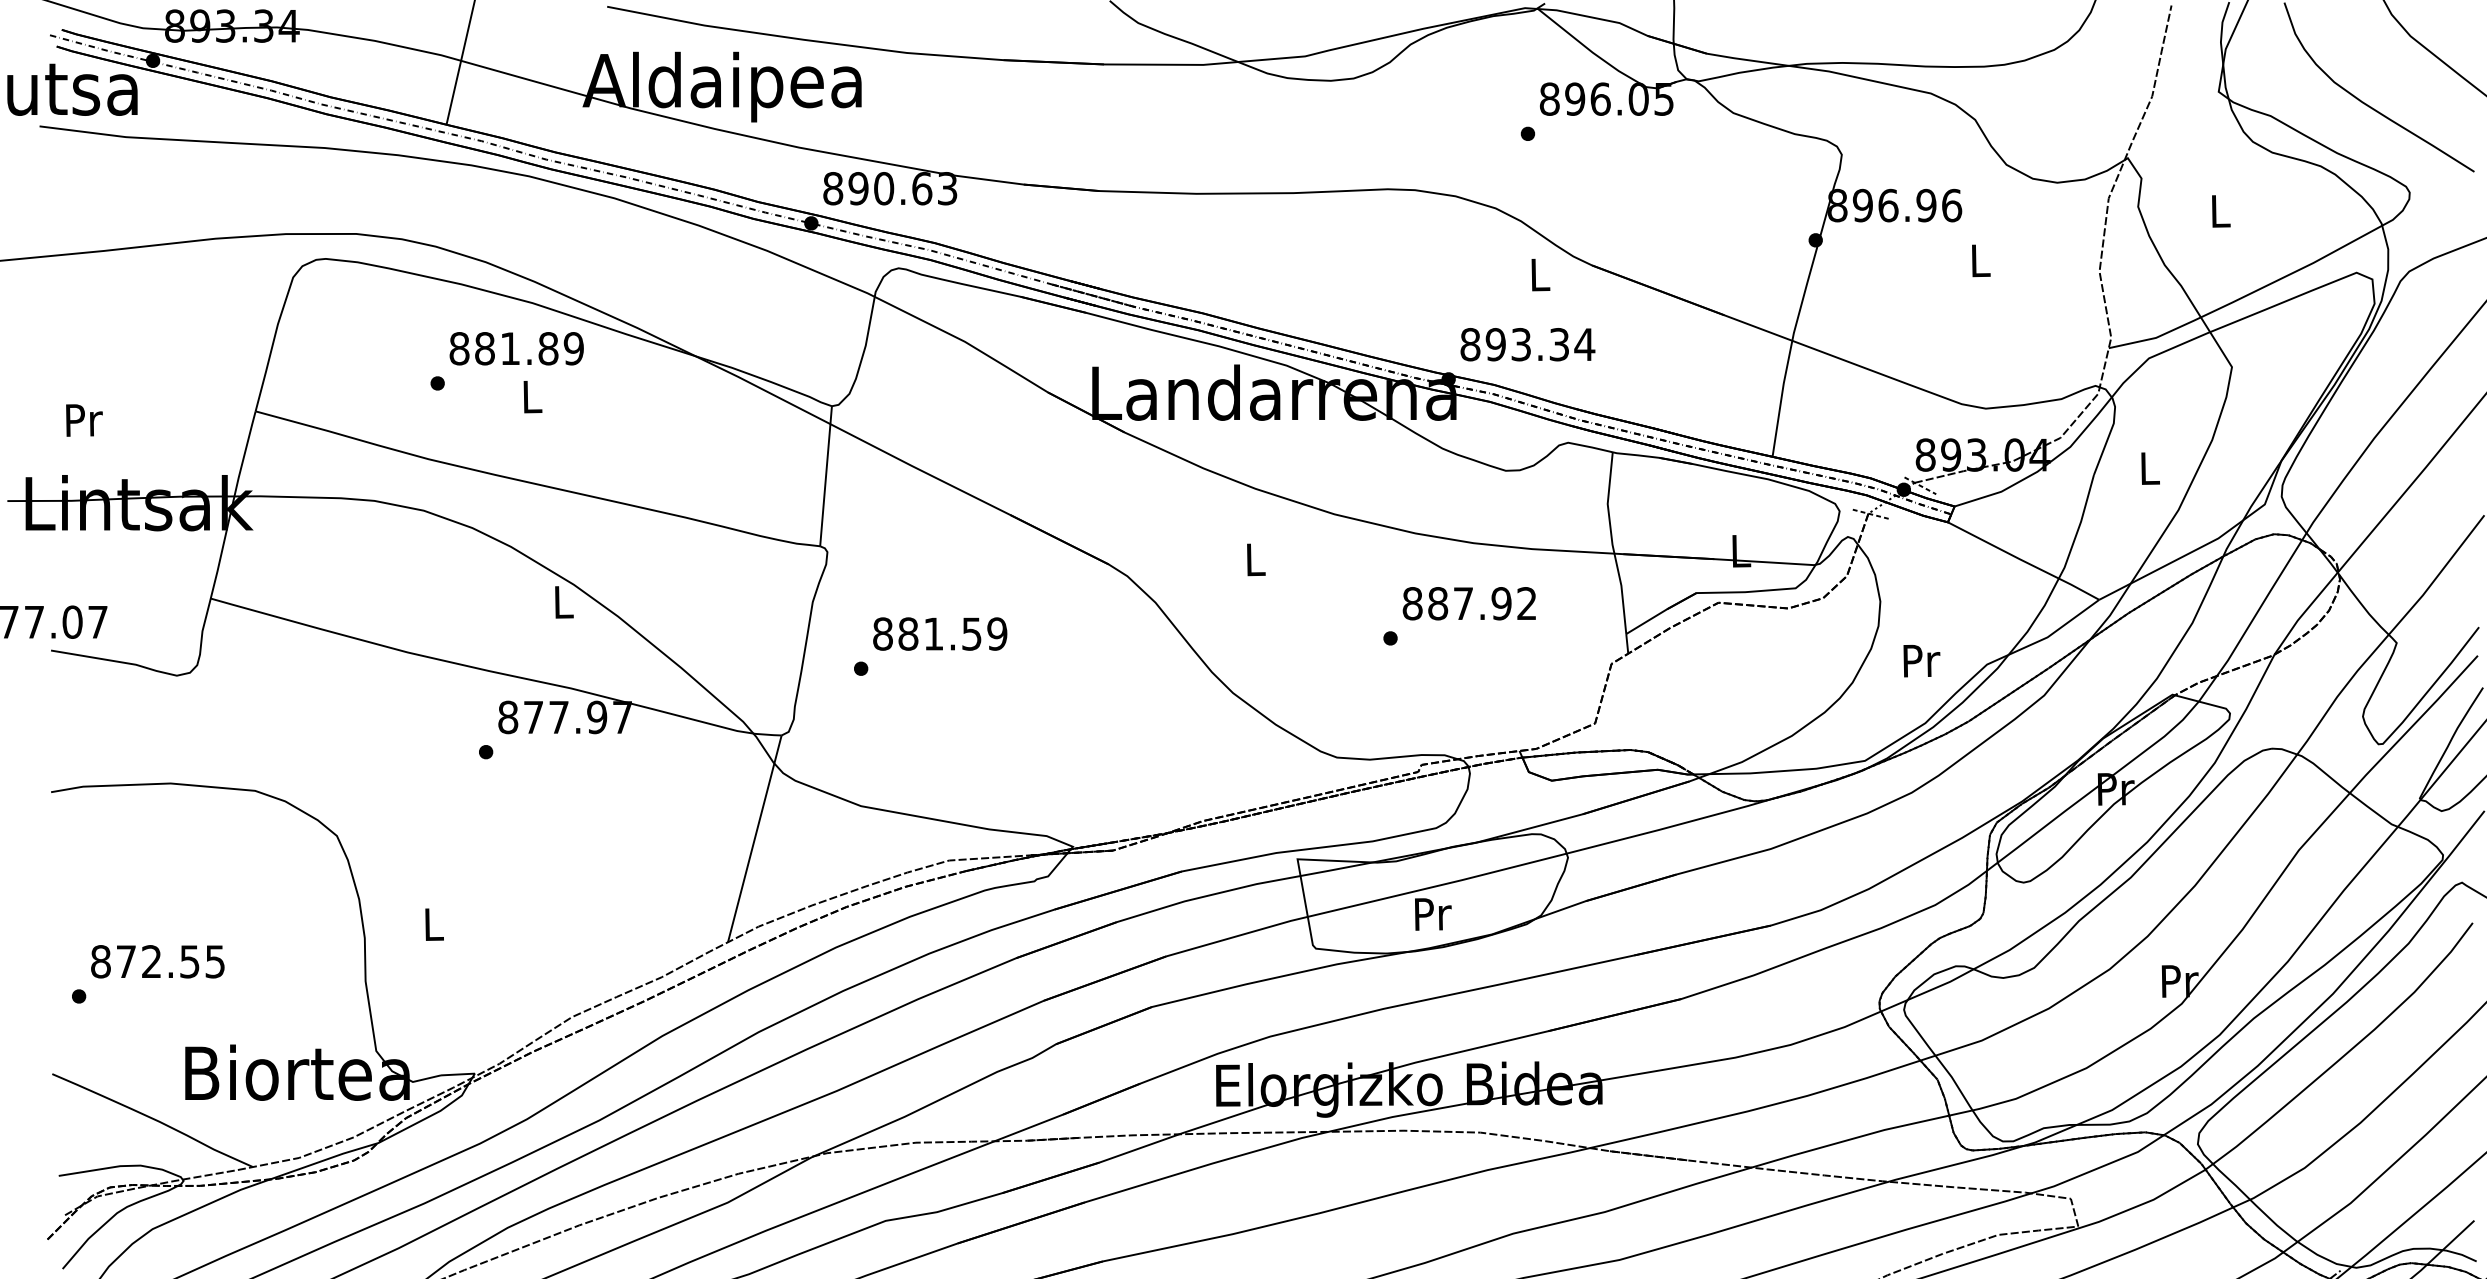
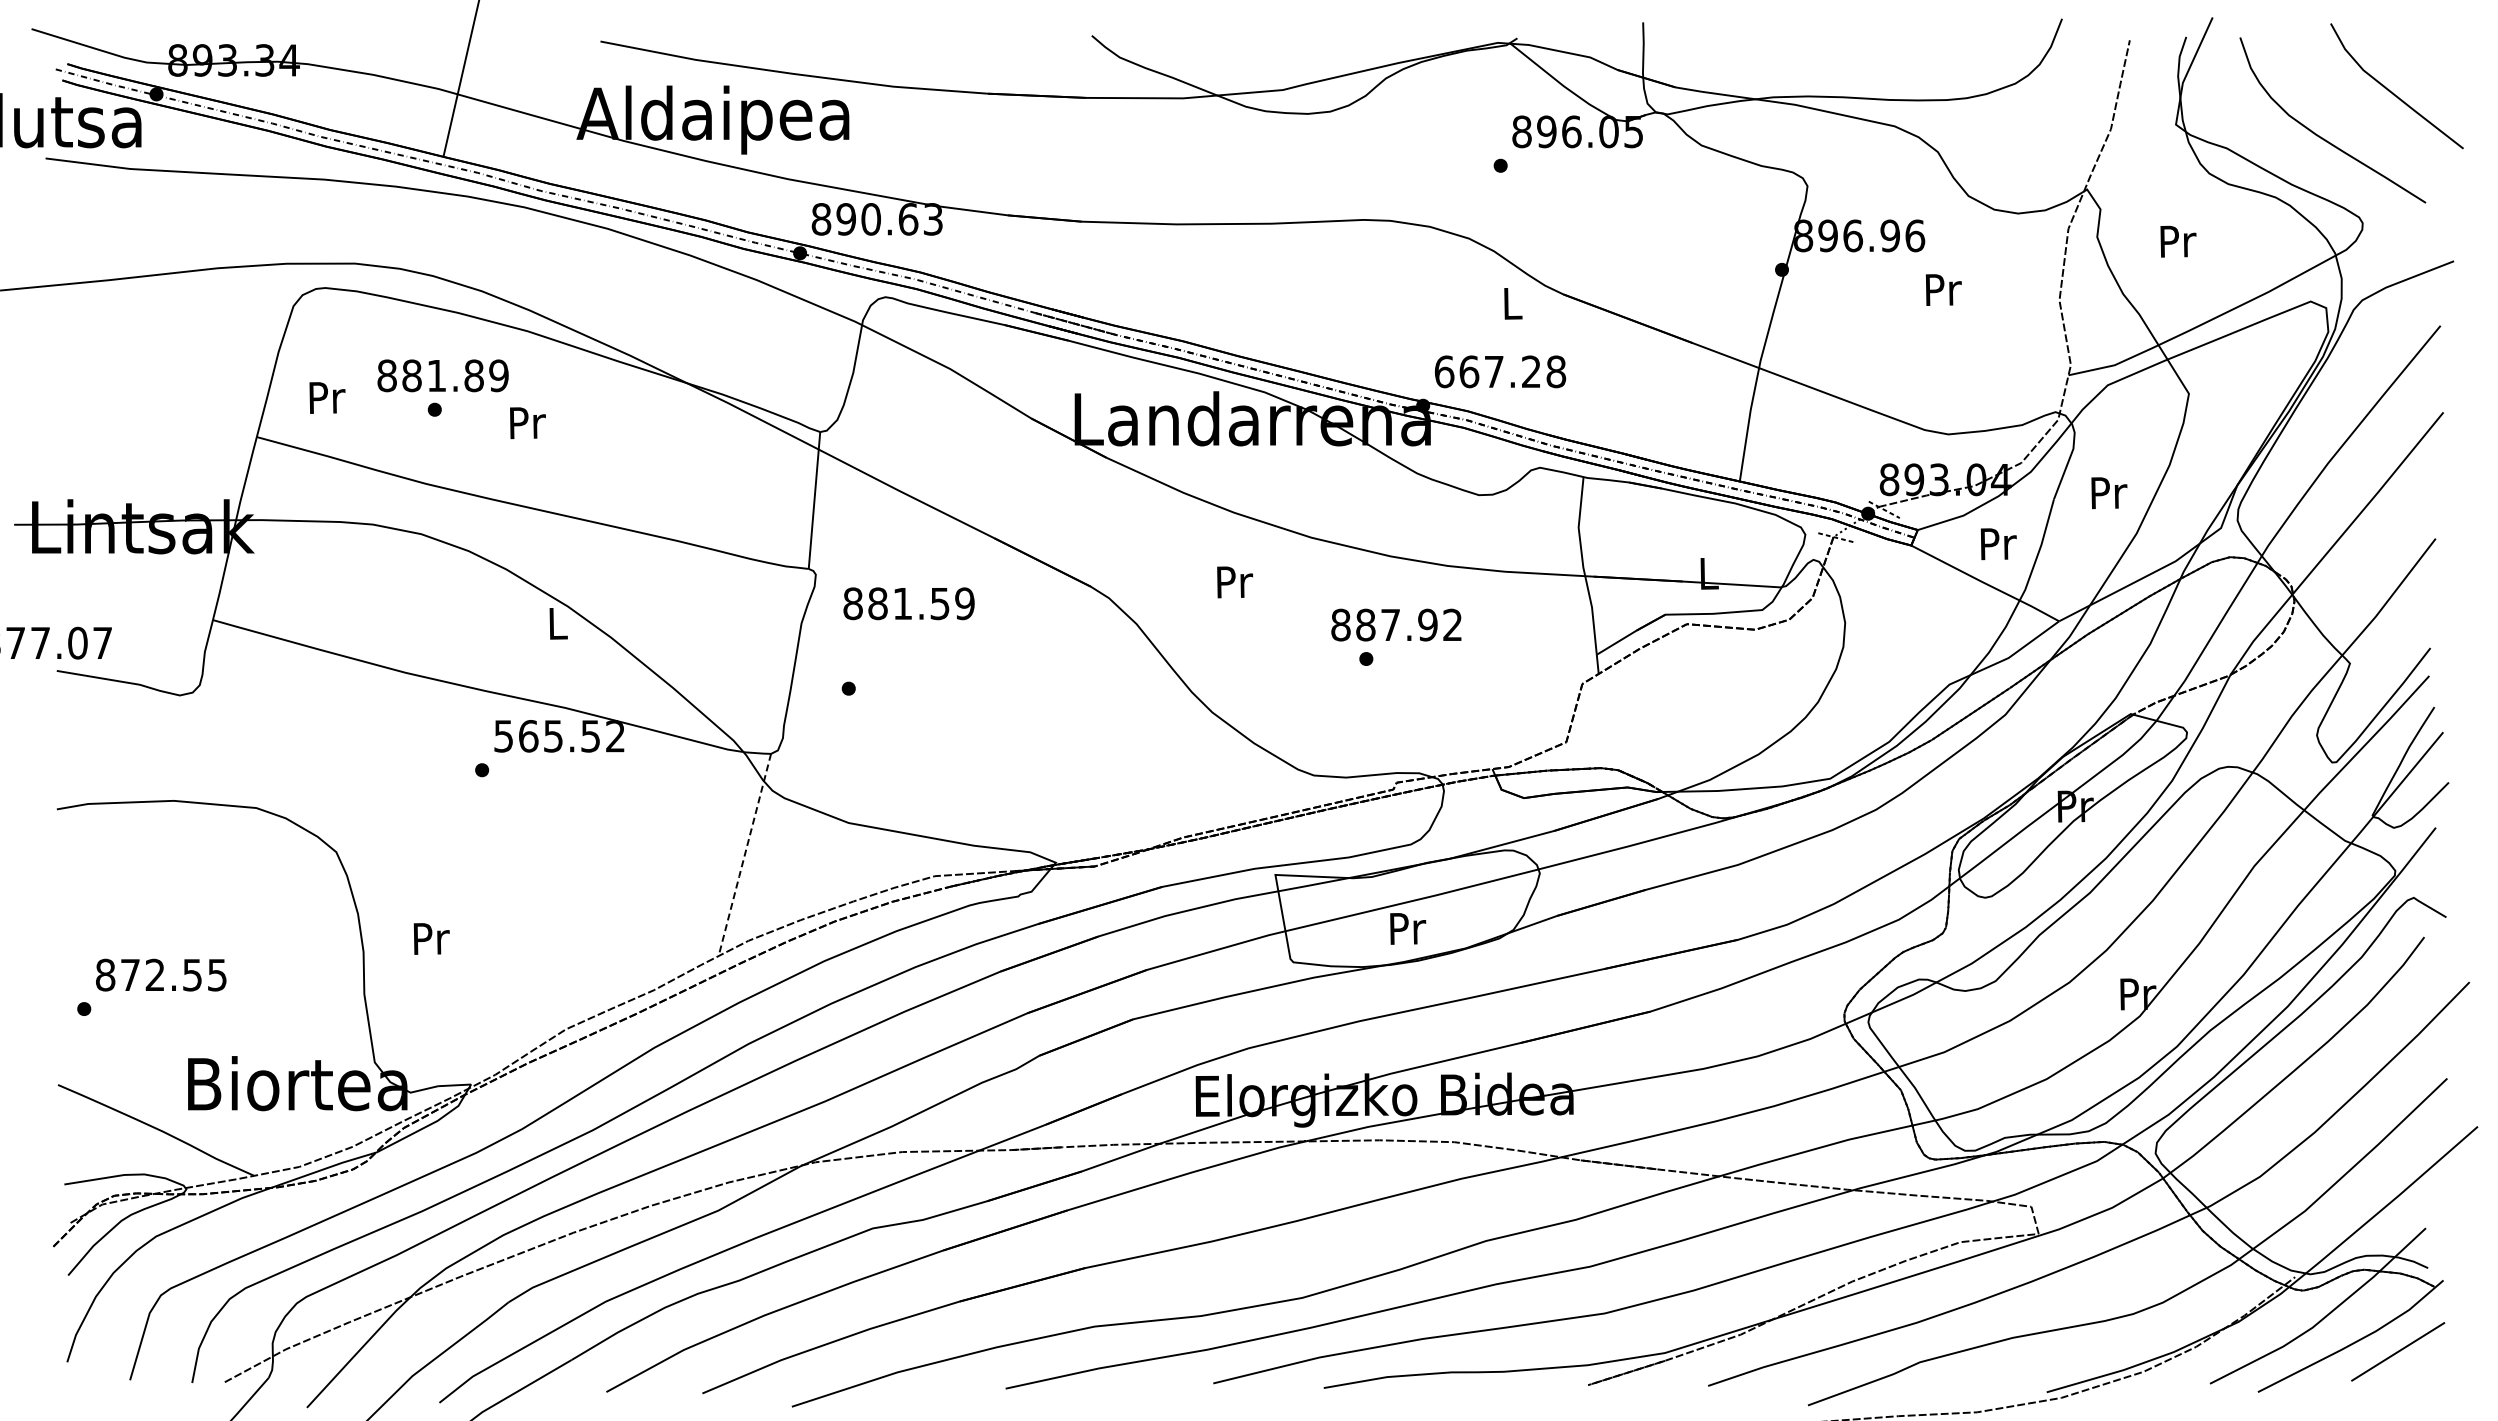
text: (2221, 211) -> (2178, 241), L -> Pr
text: (1980, 260) -> (1943, 289), L -> Pr
text: (1527, 344) -> (1500, 371), 893.34 -> 667.28
text: (516, 348) -> (442, 375), moved
text: (532, 397) -> (527, 423), L -> Pr
text: (84, 419) -> (327, 397), moved
text: (2150, 469) -> (2109, 493), L -> Pr
text: (1256, 560) -> (1235, 582), L -> Pr
text: (1469, 603) -> (1396, 624), moved
text: (939, 633) -> (908, 603), moved
text: (1921, 661) -> (1998, 544), moved
text: (565, 717) -> (559, 736), 877.97 -> 565.52
line: (754, 839) -> (744, 855), solid -> dashed
text: (434, 924) -> (431, 938), L -> Pr

